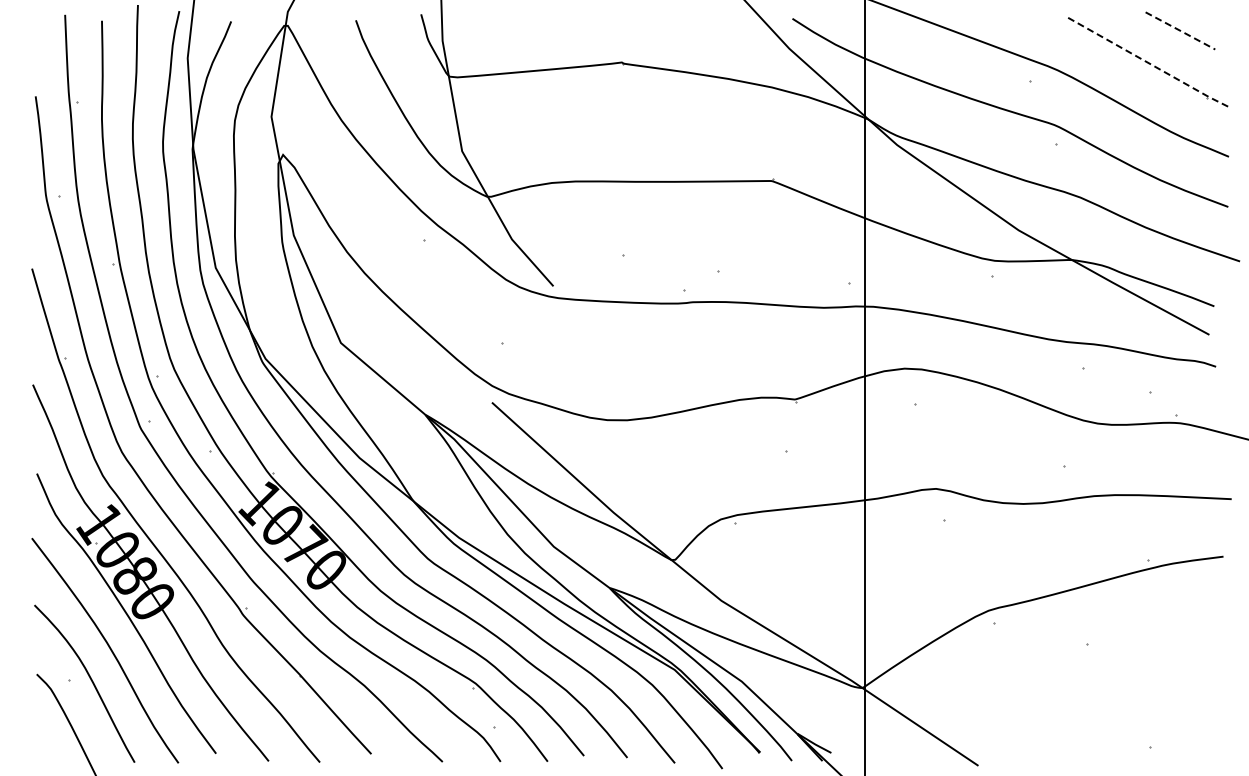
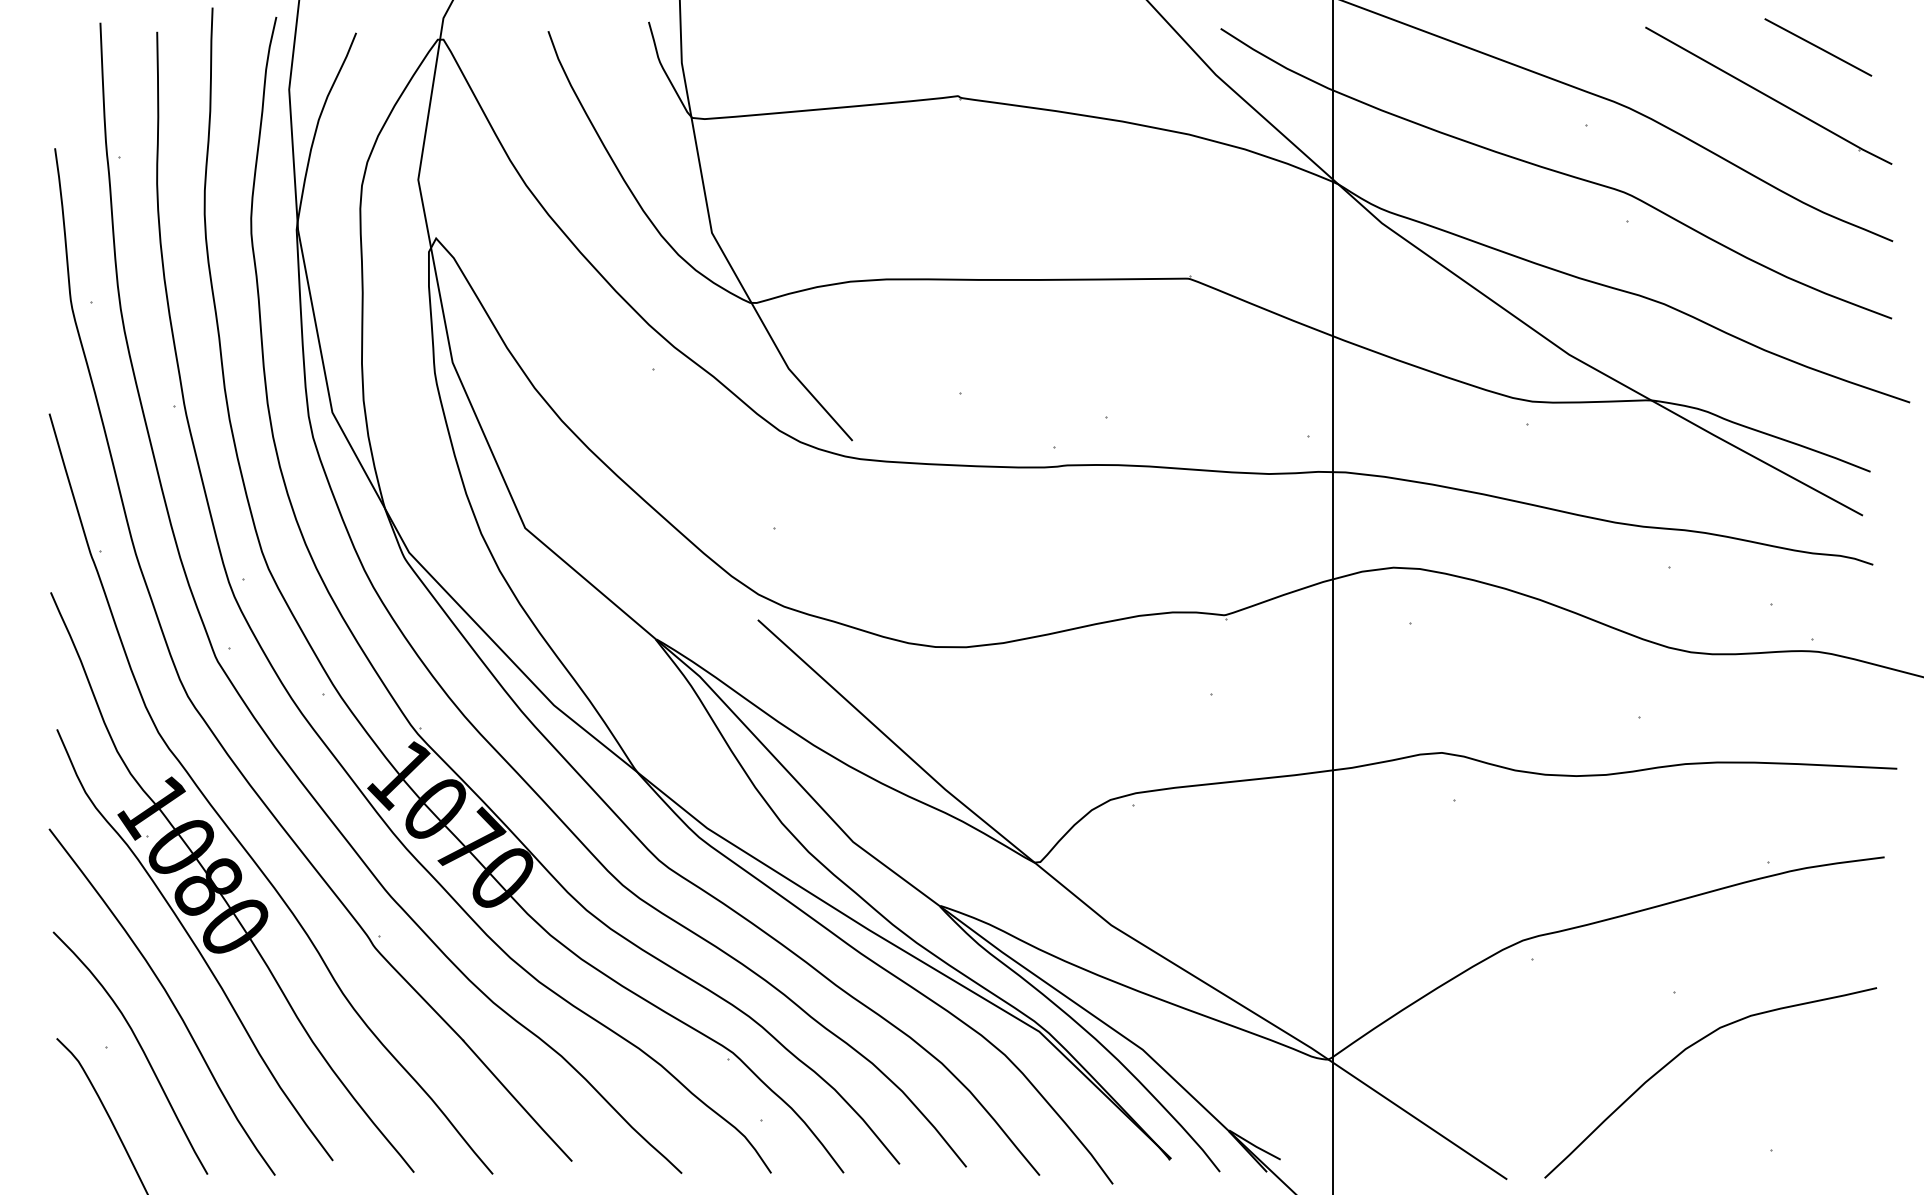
line: (1181, 31) -> (1819, 48), dashed -> solid
line: (1149, 63) -> (1770, 97), dashed -> solid
curve: (1099, 679) -> (1693, 1046), added

